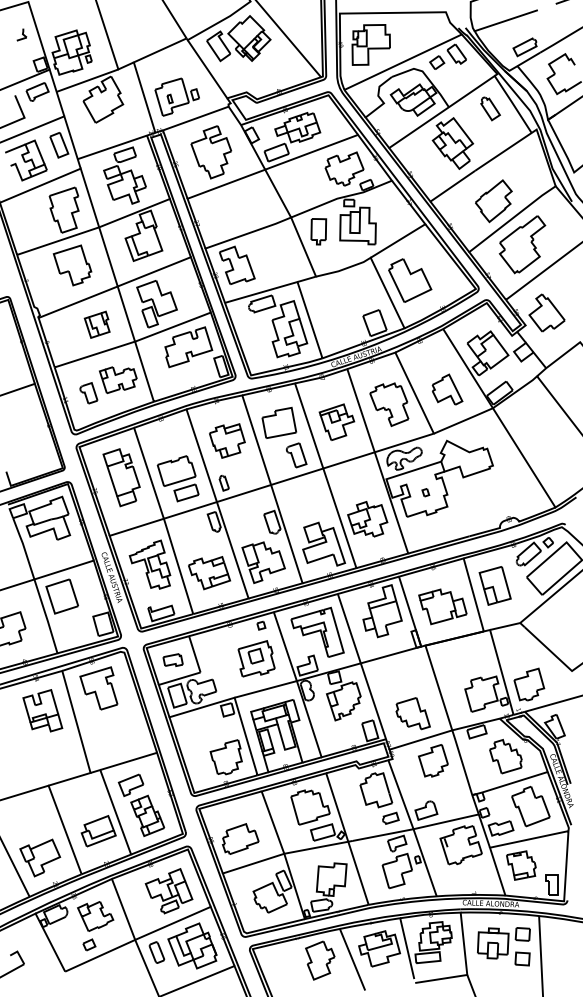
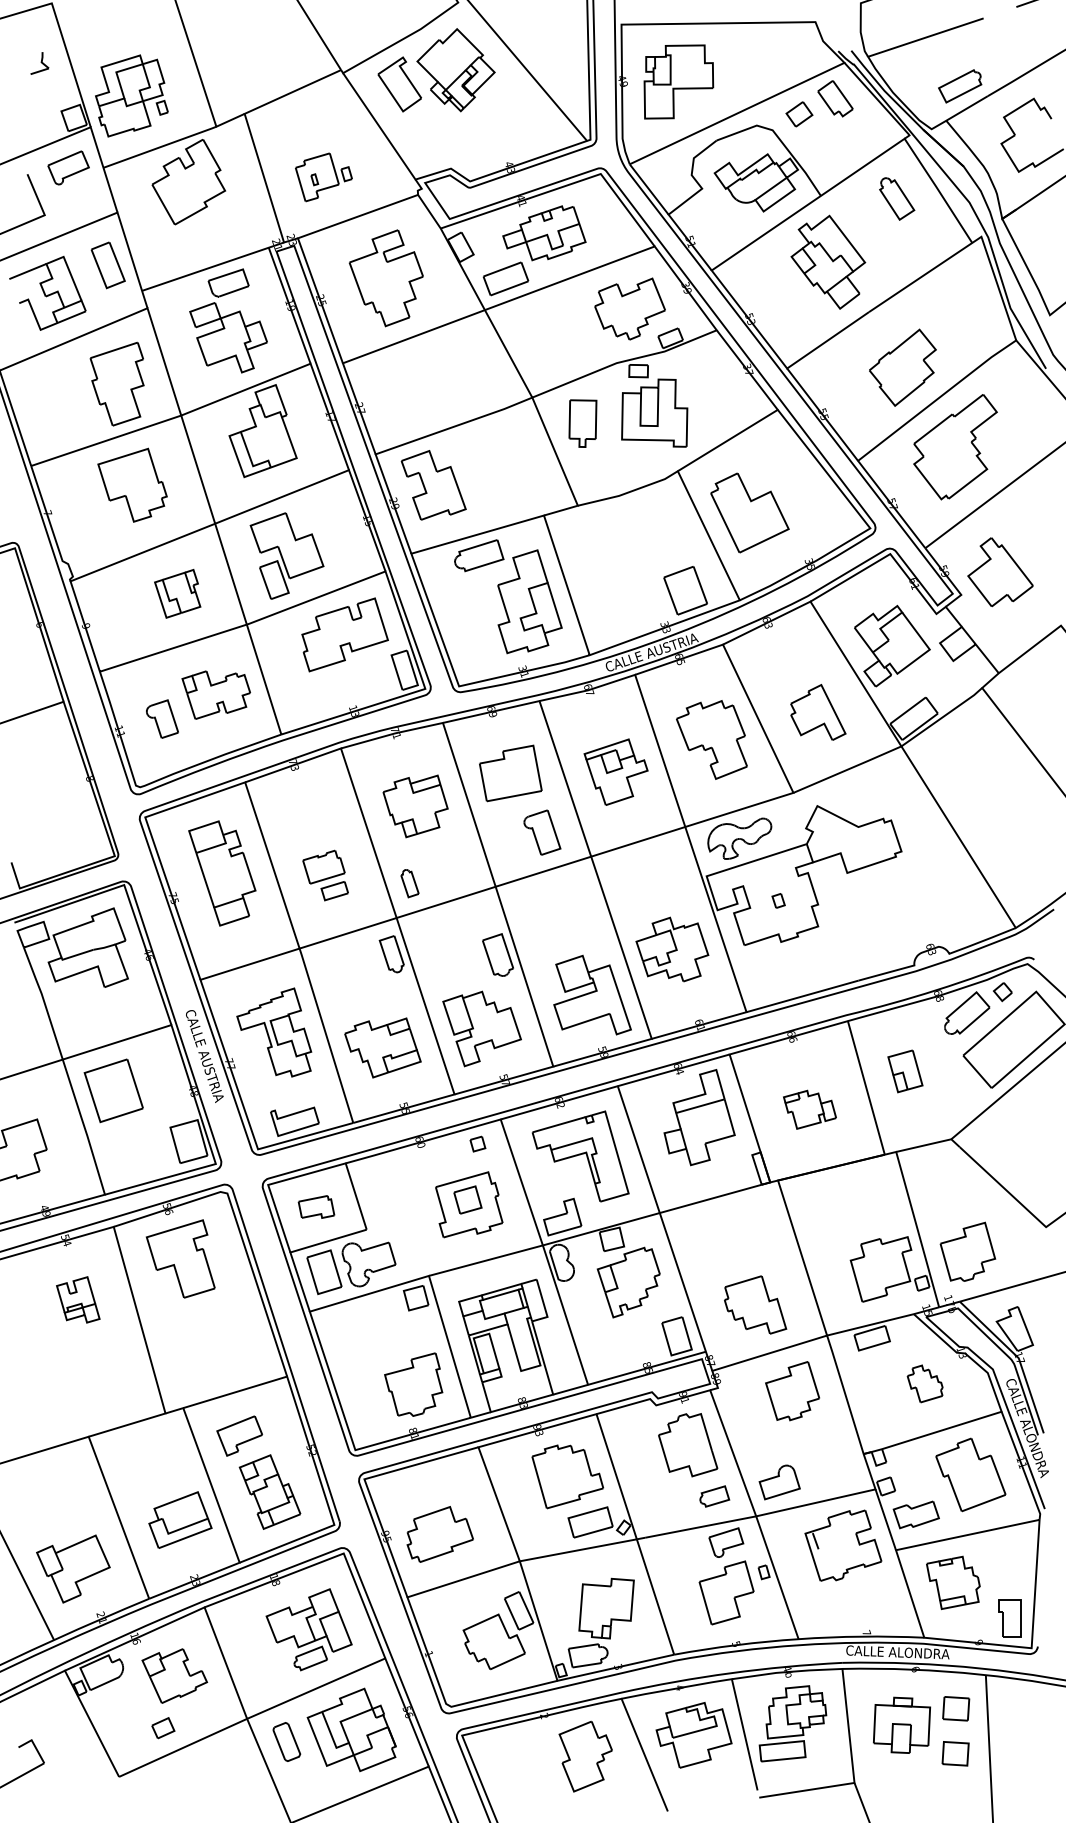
part: (176, 96) -> (322, 176), size x0.7
part: (177, 478) -> (324, 874), size x0.6
part: (494, 585) -> (904, 1070), size x0.6
part: (442, 606) -> (809, 1109), size x0.6
part: (42, 710) -> (77, 1299), size x0.6
part: (505, 756) -> (924, 1383), size x0.6

